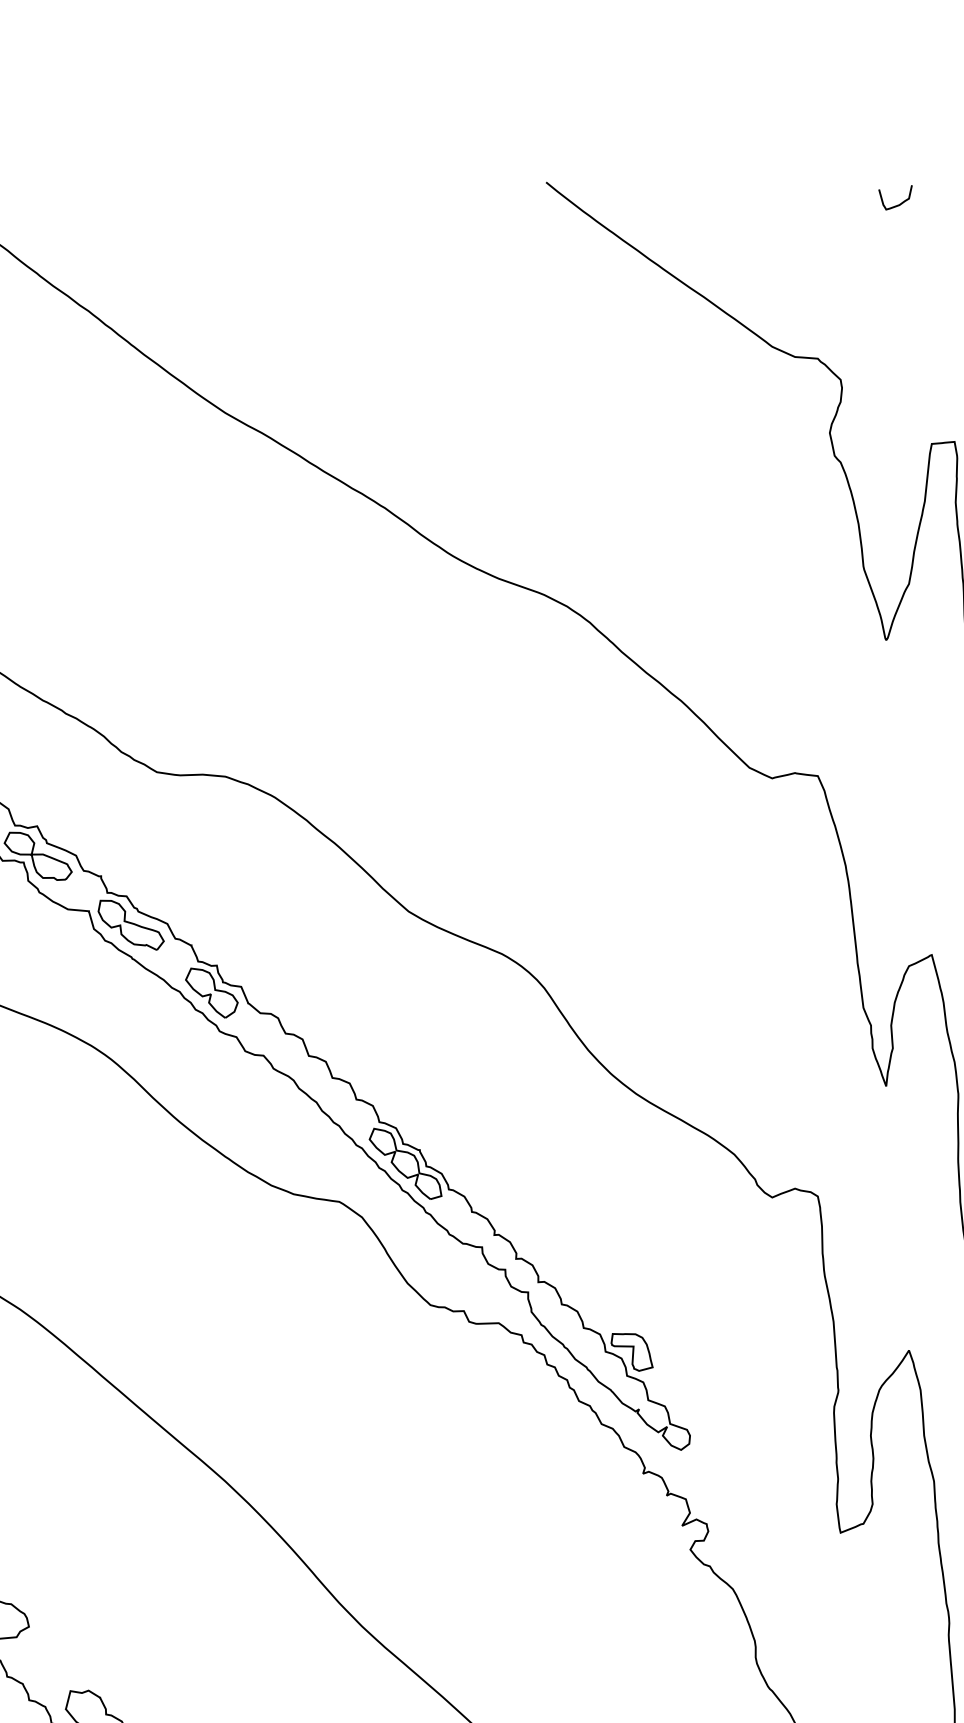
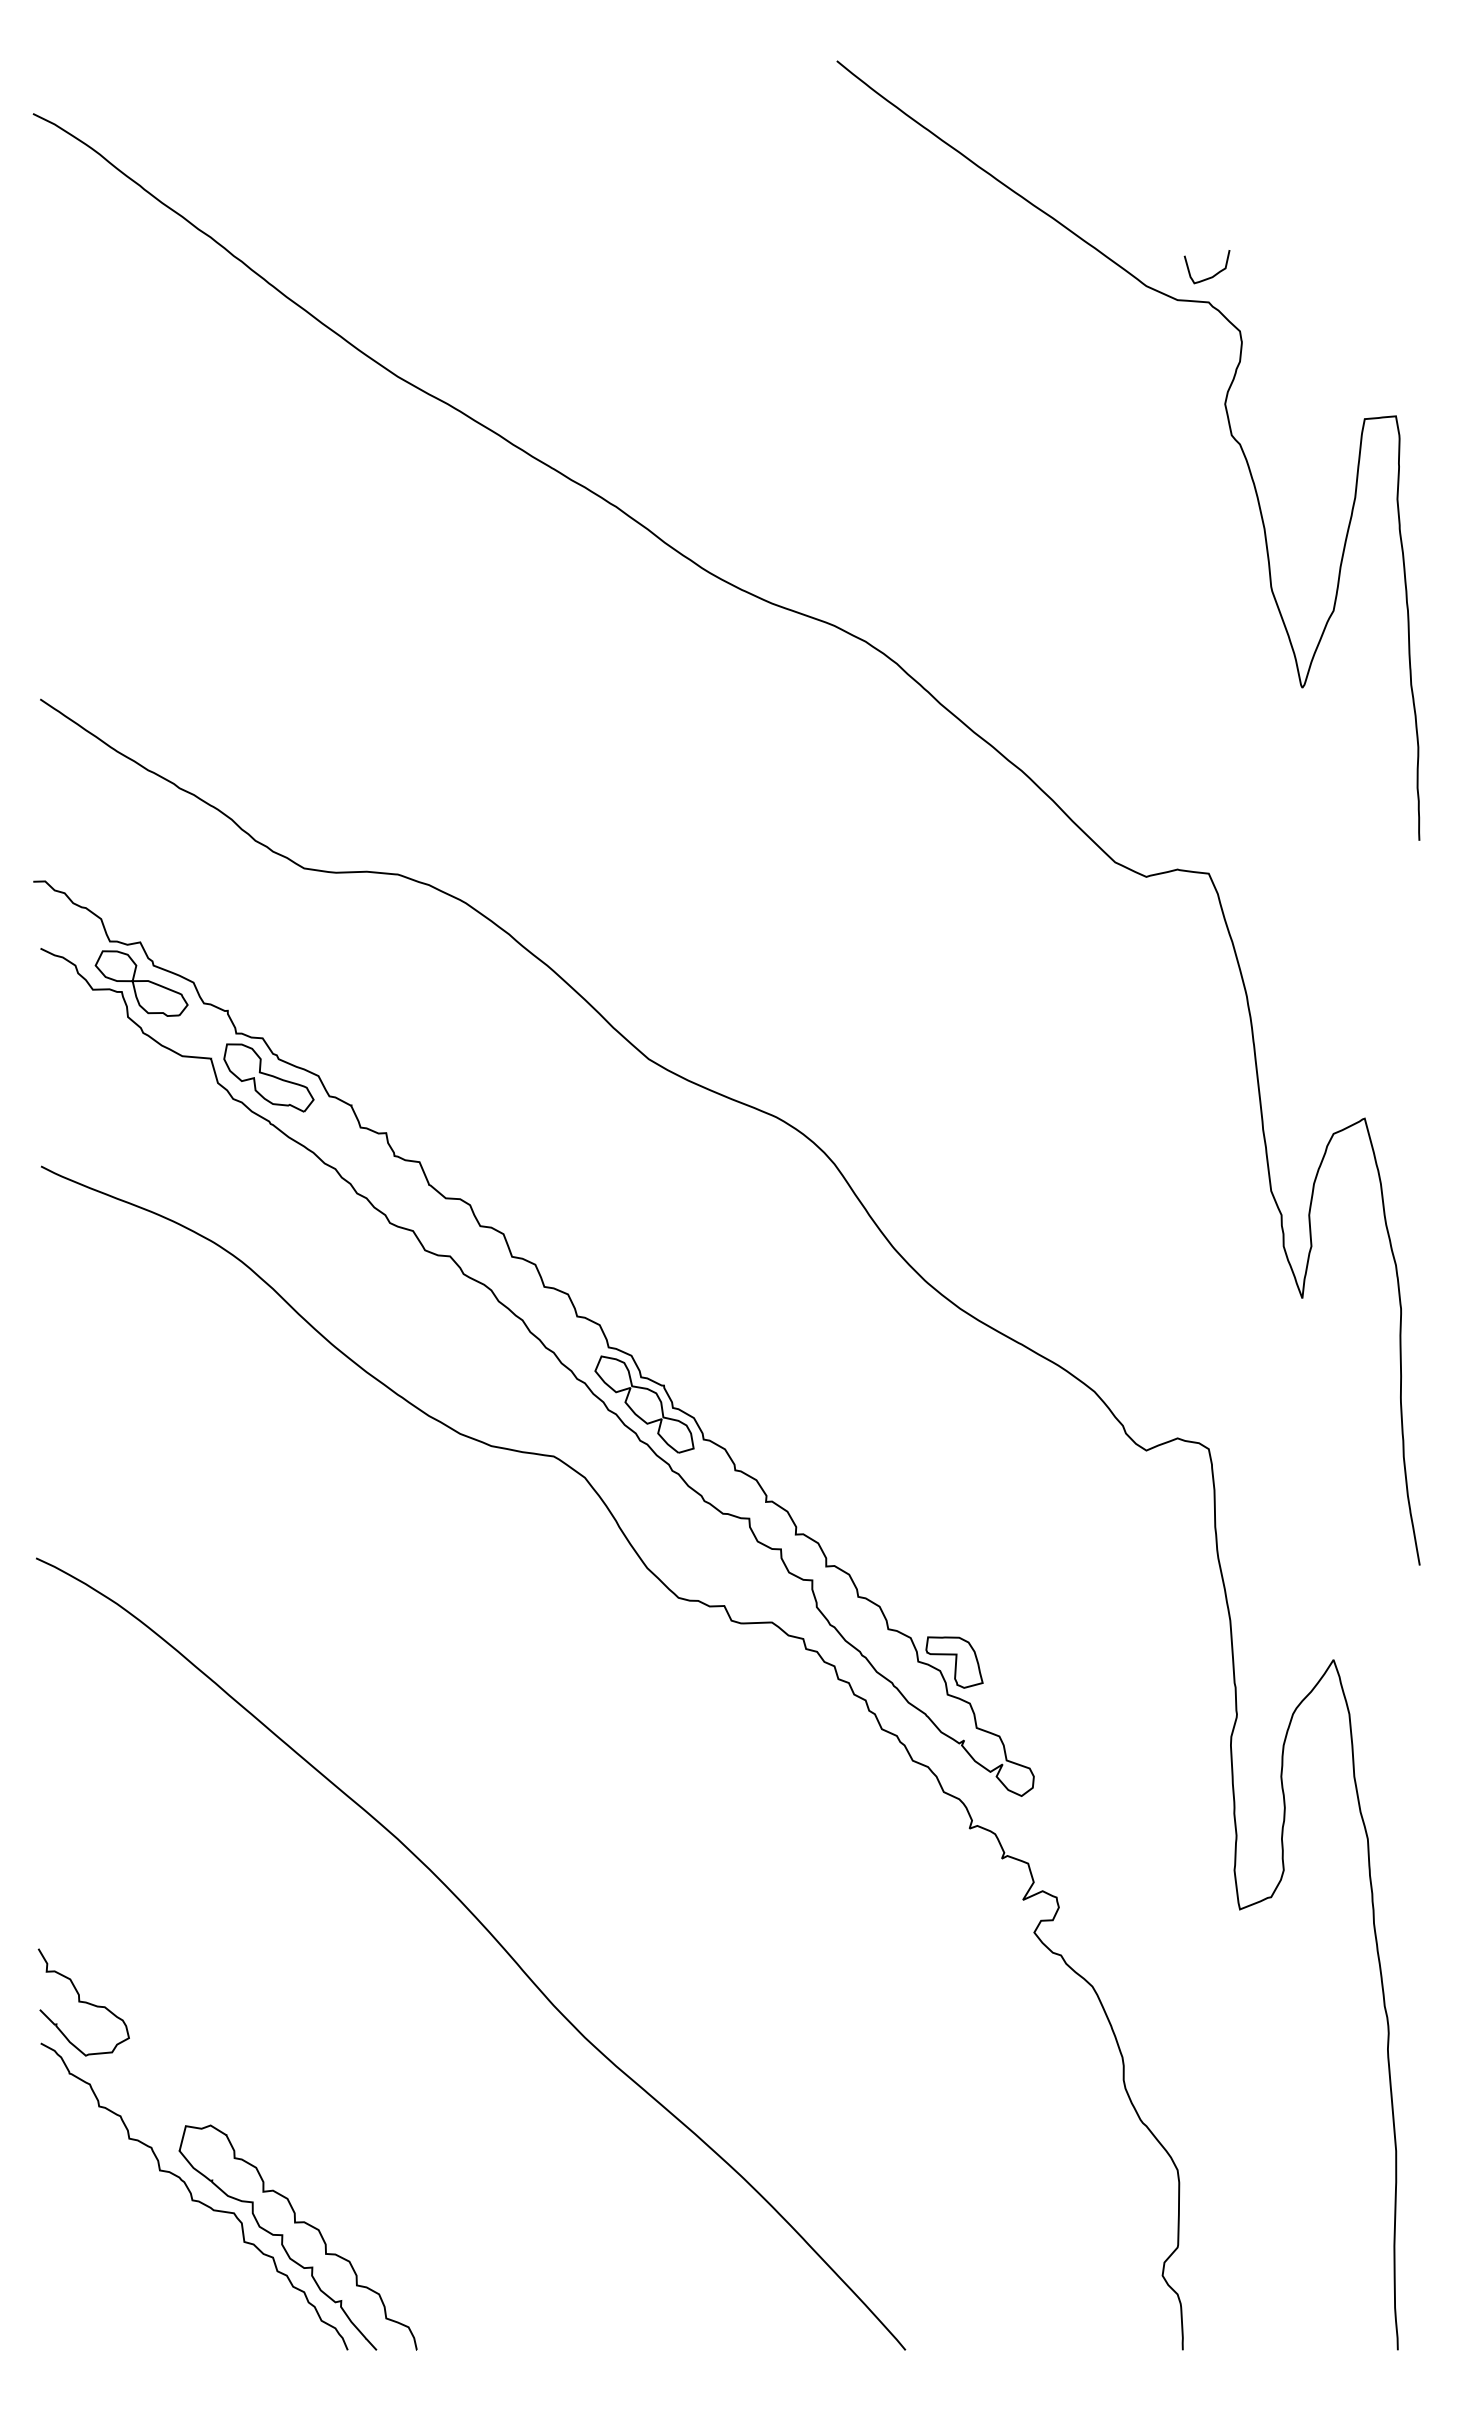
curve: (896, 205) -> (1208, 277), moved
part: (211, 992) -> (379, 1170), removed

